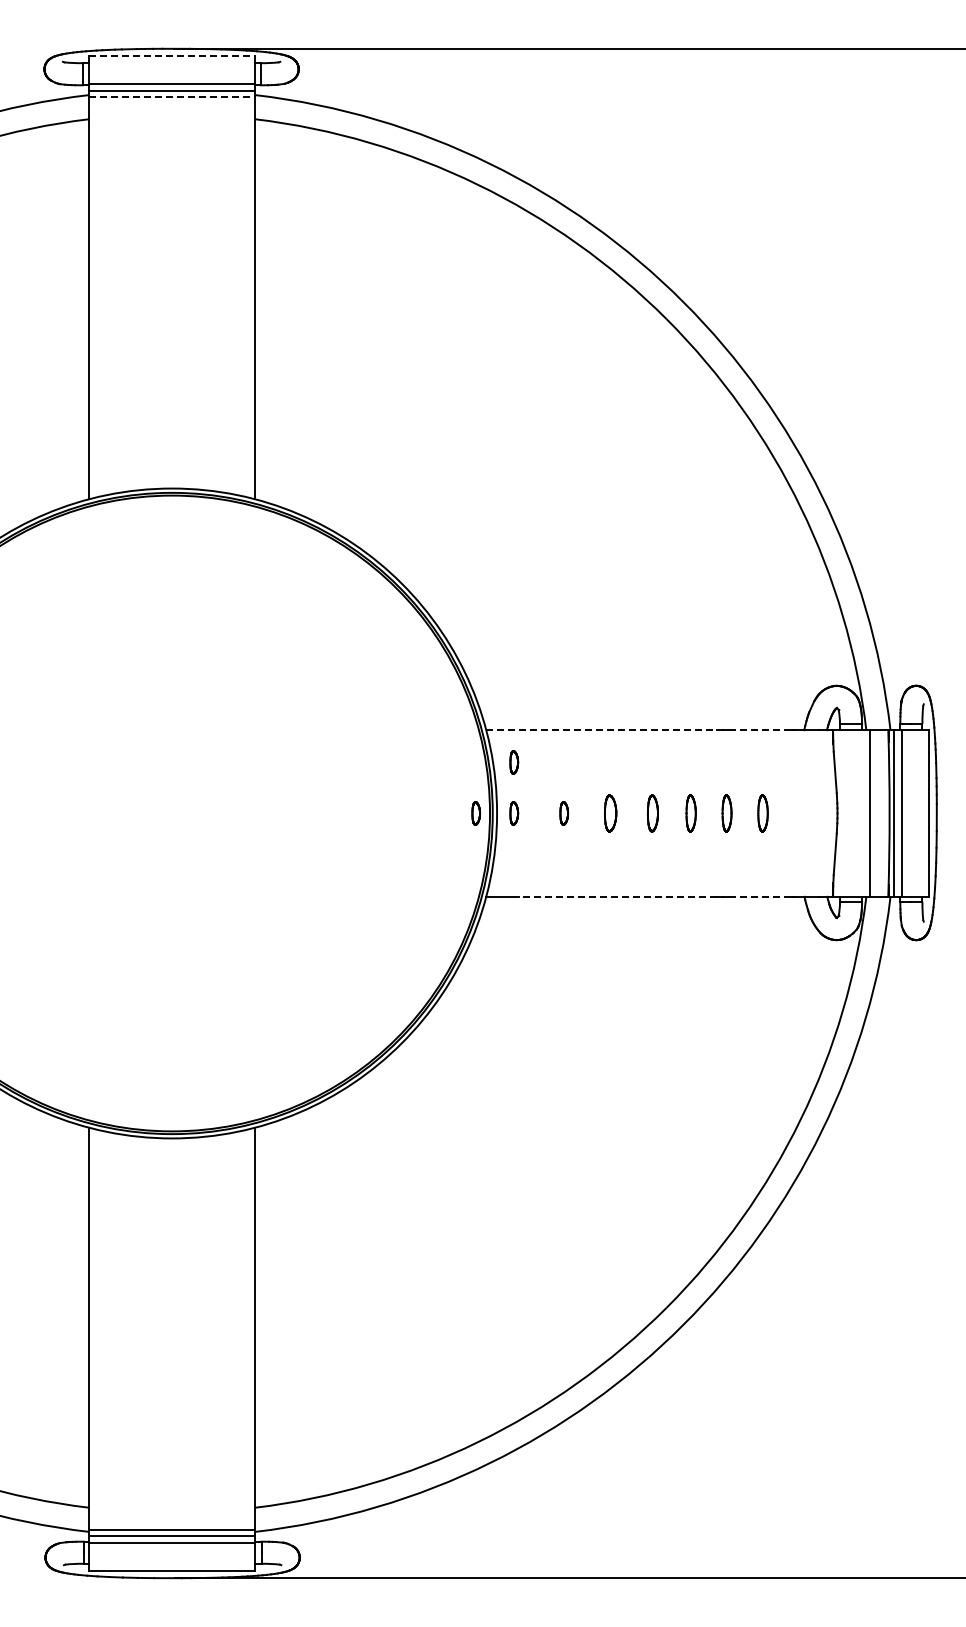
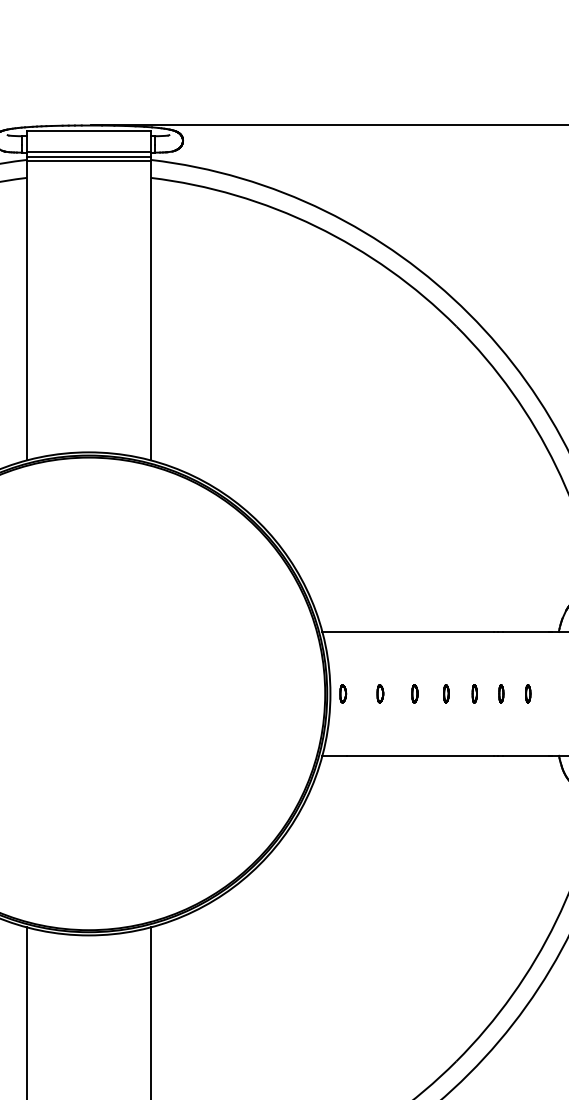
line: (172, 56) -> (89, 131), dashed -> solid
line: (172, 96) -> (89, 160), dashed -> solid
line: (601, 730) -> (408, 632), dashed -> solid
line: (760, 730) -> (526, 632), dashed -> solid
part: (514, 762) -> (343, 656), removed
part: (476, 813) -> (315, 693), removed
part: (610, 813) -> (414, 693), size x0.62
part: (653, 813) -> (446, 693), size x0.62
part: (691, 813) -> (474, 693), size x0.62
part: (726, 813) -> (500, 693), size x0.62
part: (763, 813) -> (528, 693), size x0.62
line: (617, 896) -> (419, 755), dashed -> solid
line: (759, 896) -> (525, 755), dashed -> solid

